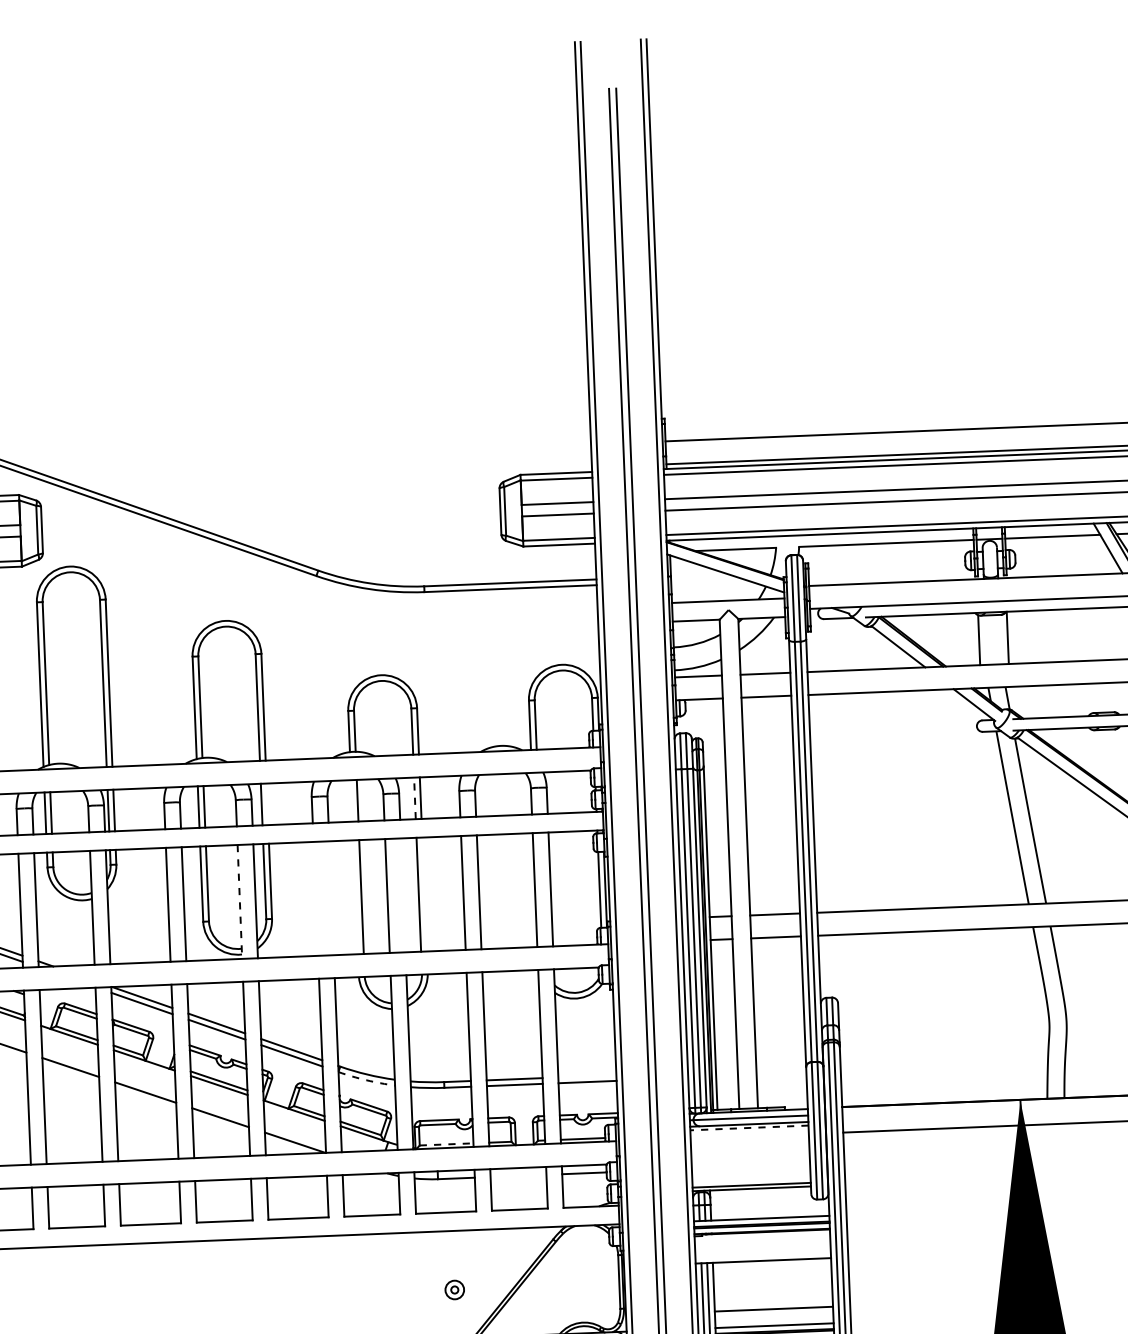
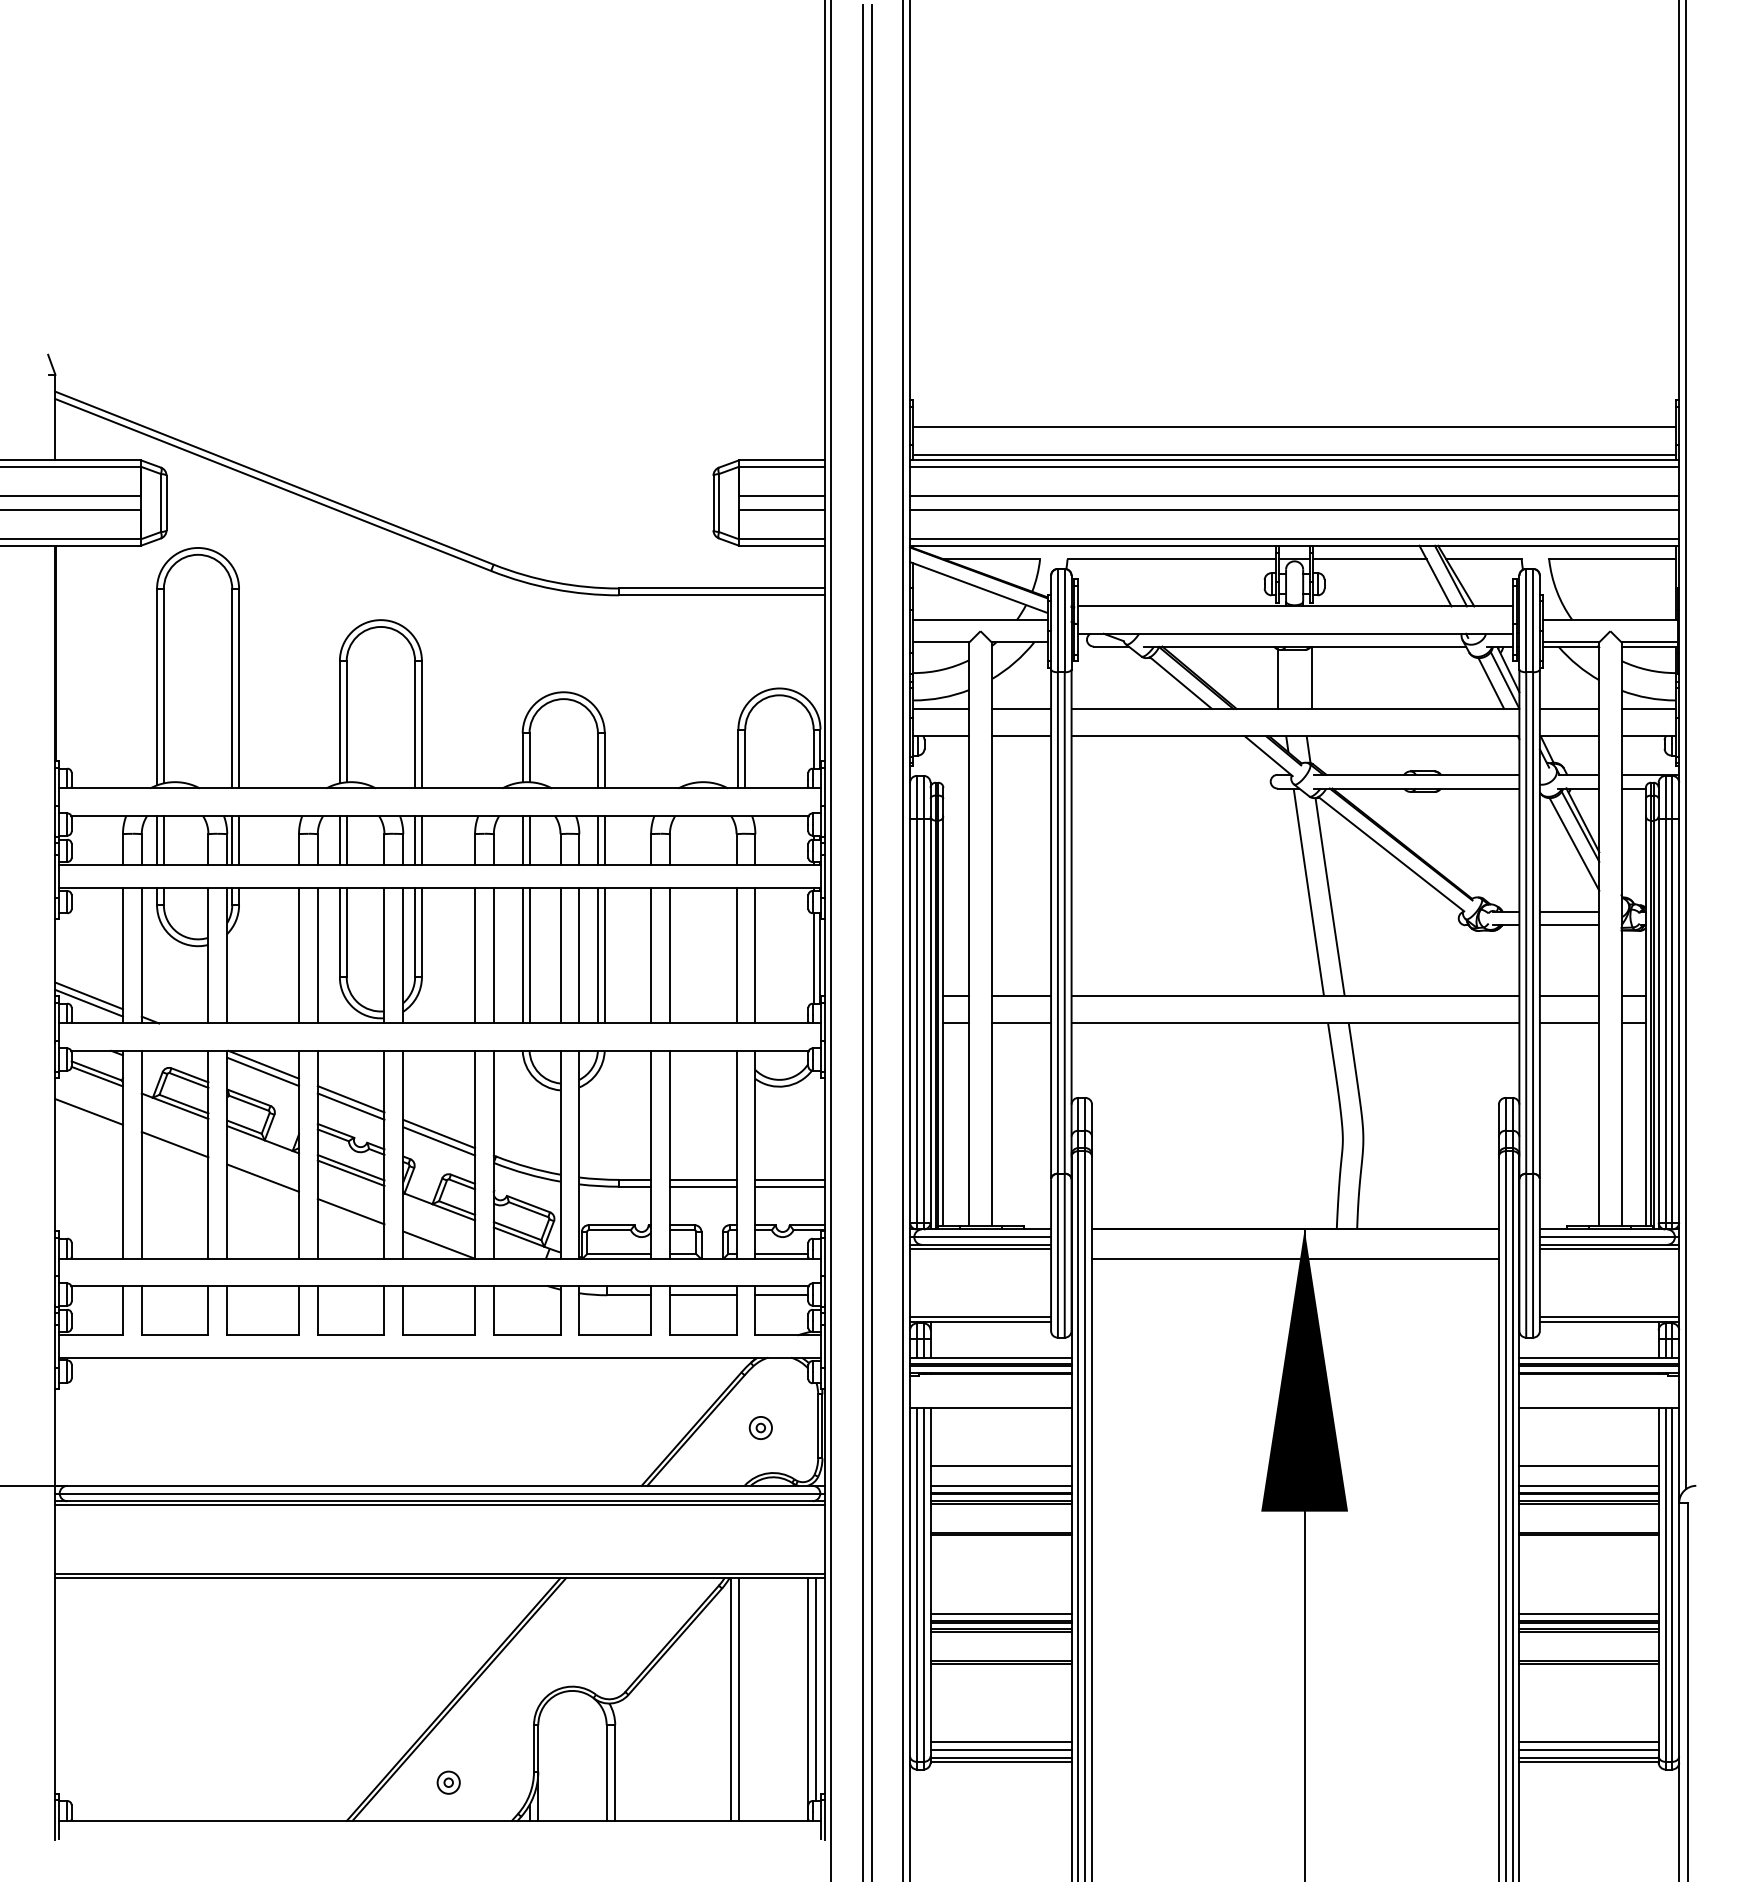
line: (414, 798) -> (597, 840), dashed -> solid
line: (351, 800) -> (522, 840), added
line: (267, 804) -> (421, 840), added
line: (424, 894) -> (604, 955), added
line: (403, 895) -> (579, 955), added
line: (355, 897) -> (522, 955), added
line: (316, 898) -> (475, 955), added
line: (331, 898) -> (493, 955), added
line: (239, 901) -> (384, 955), dashed -> solid
line: (586, 1076) -> (789, 1179), added
arc: (366, 1079) -> (526, 1173), dashed -> solid
line: (749, 1128) -> (980, 1249), dashed -> solid
line: (446, 1144) -> (619, 1254), dashed -> solid
line: (517, 1176) -> (702, 1295), added
part: (454, 1289) -> (760, 1427), moved

